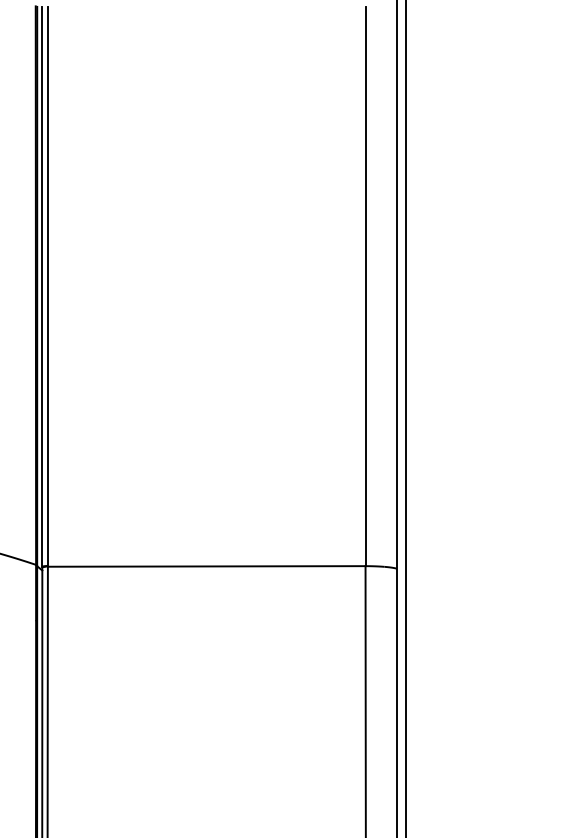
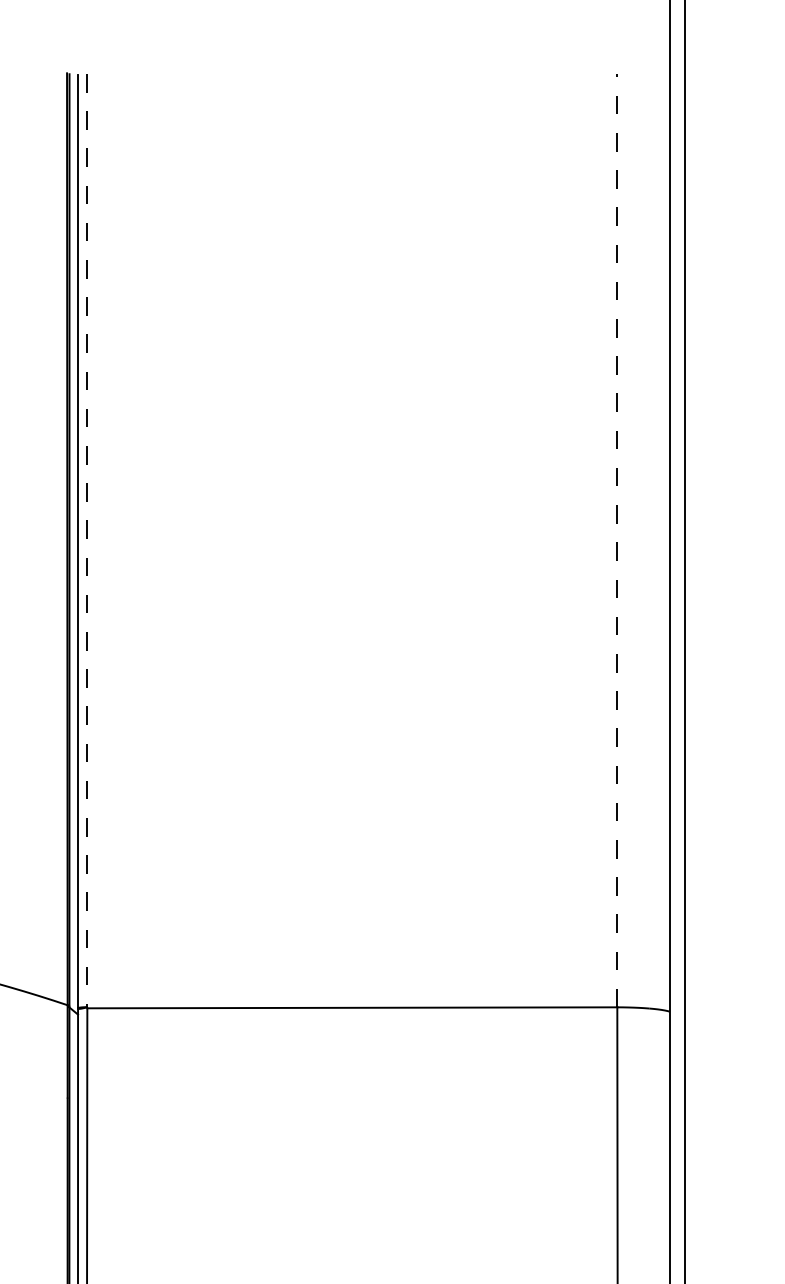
line: (47, 286) -> (86, 540), solid -> dashed
line: (365, 286) -> (617, 540), solid -> dashed

